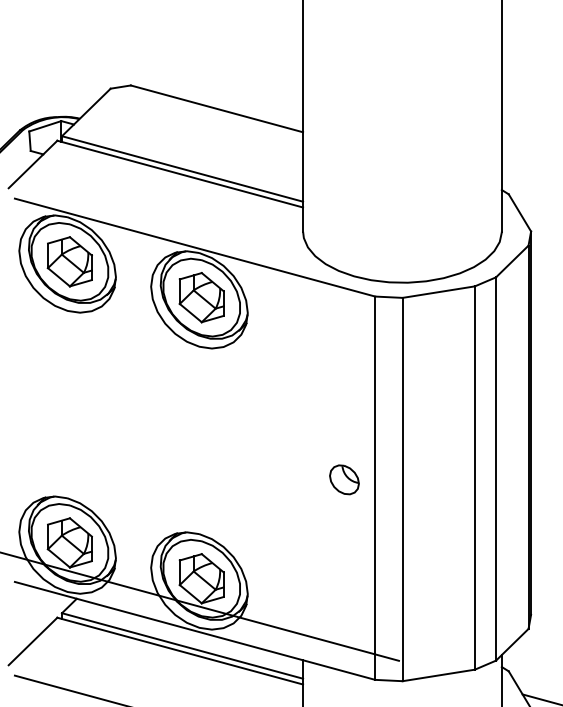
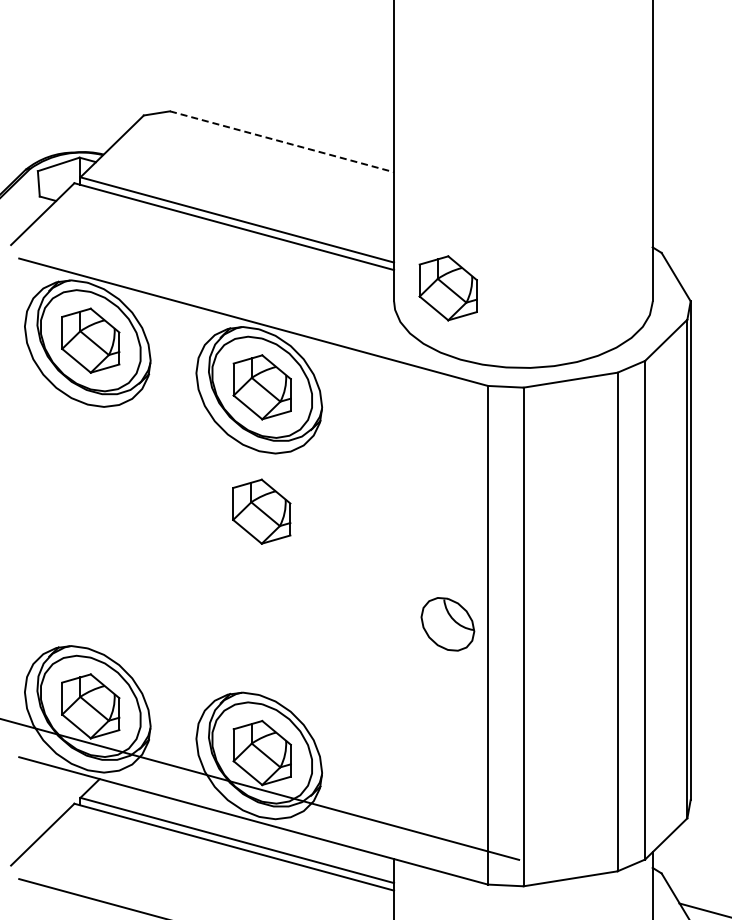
line: (217, 108) -> (282, 141), solid -> dashed
part: (344, 221) -> (447, 288), added
part: (201, 393) -> (261, 511), added
part: (344, 479) -> (447, 624), size x1.4

